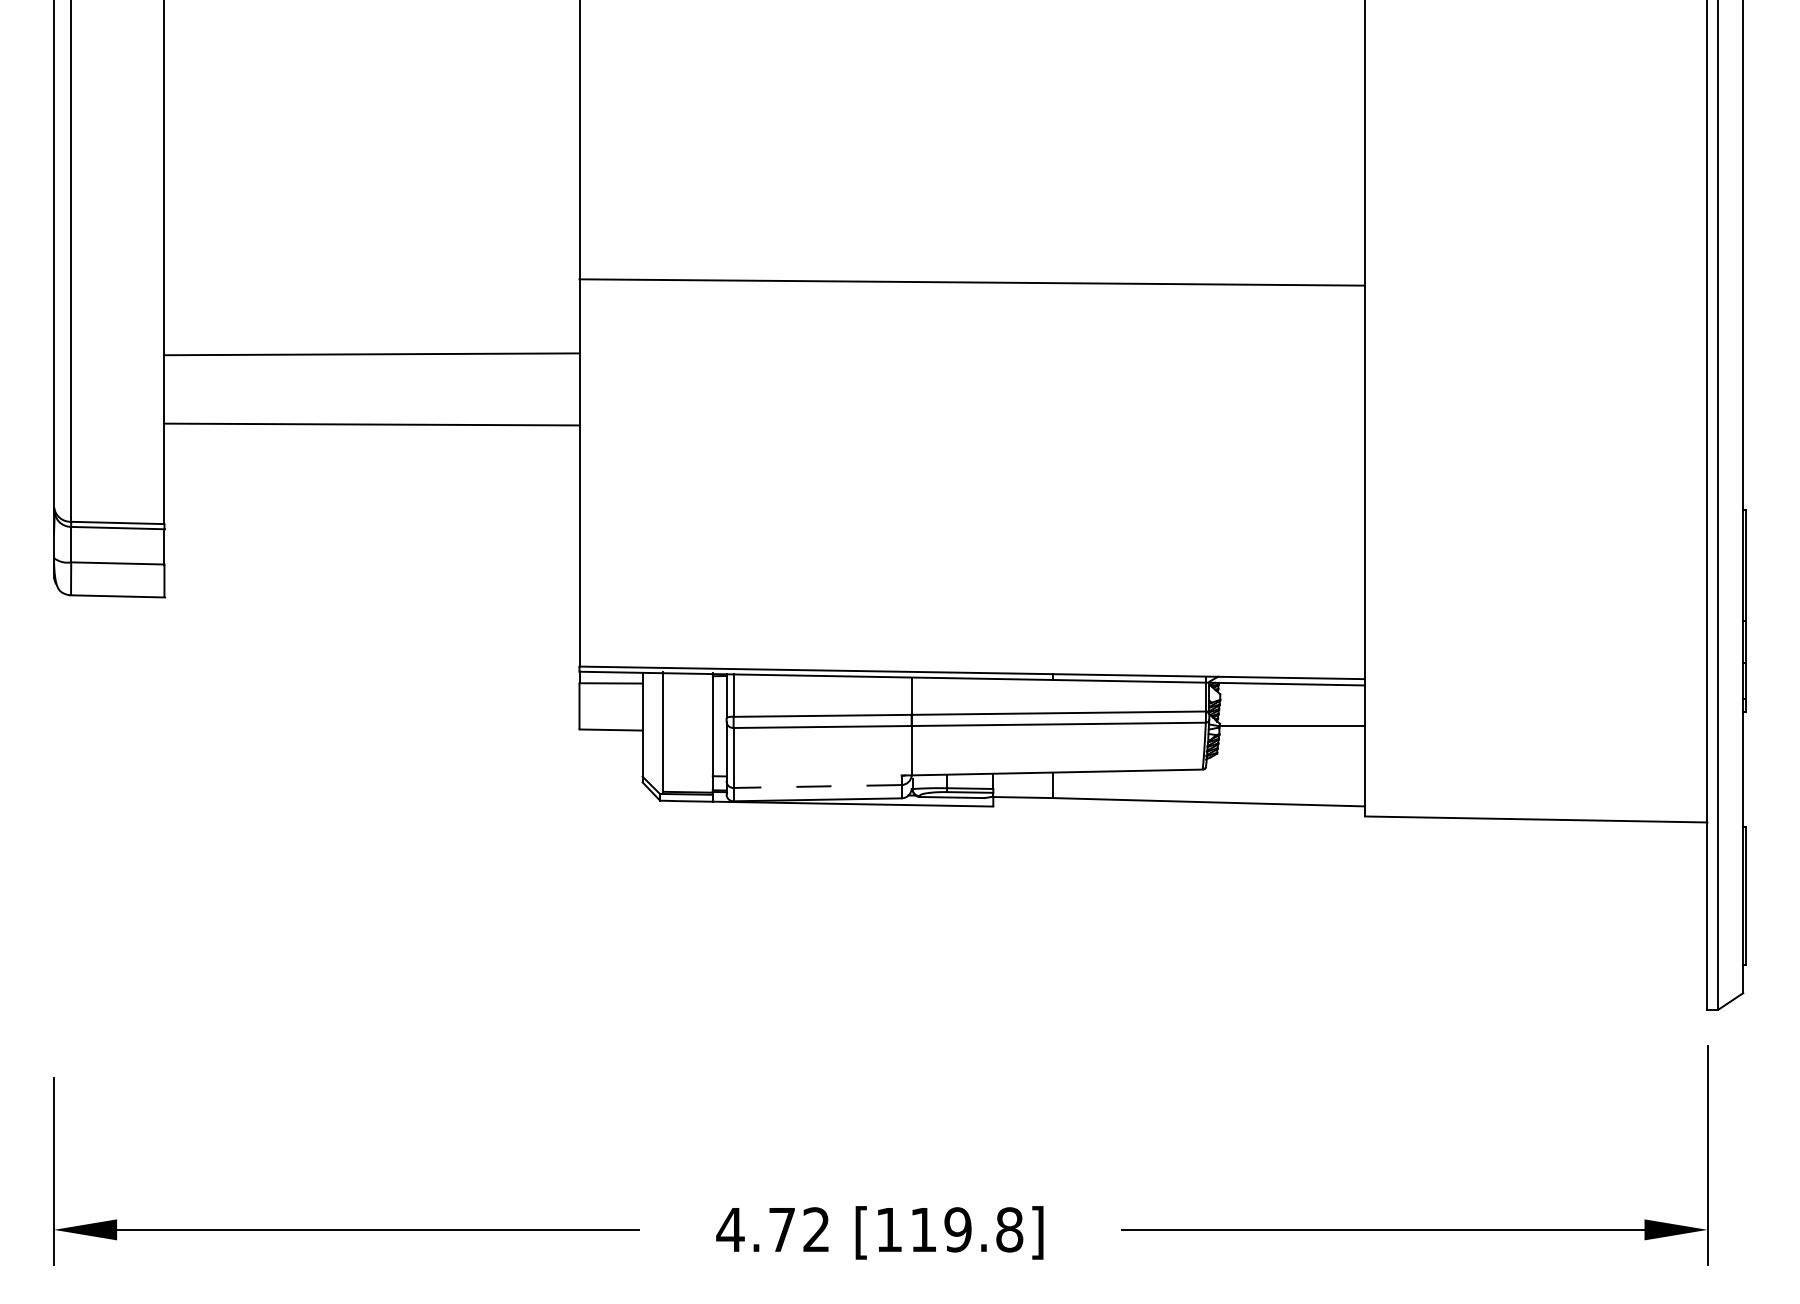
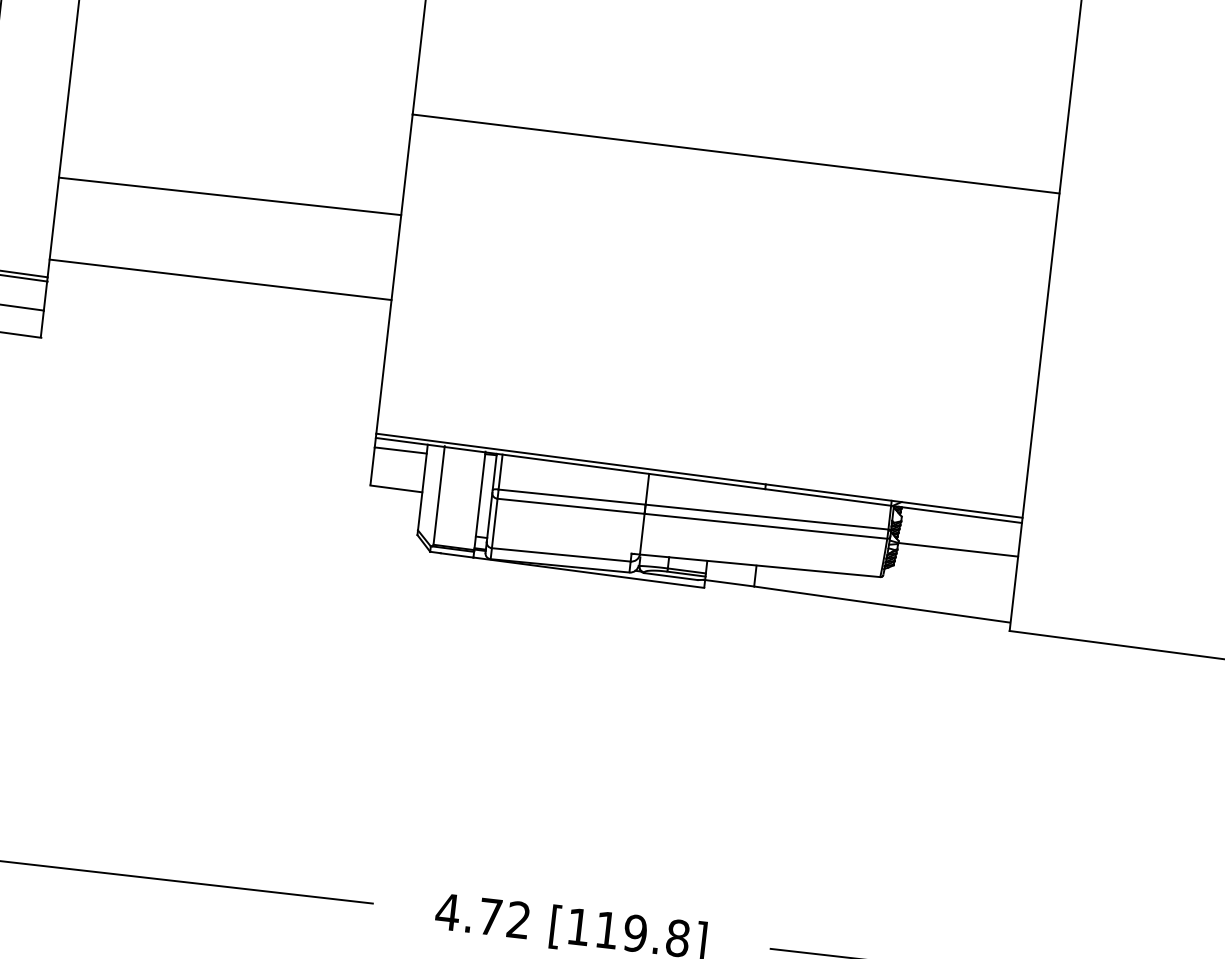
line: (371, 354) -> (229, 196), moved
line: (371, 424) -> (220, 279), moved
line: (817, 786) -> (561, 554), dashed -> solid

